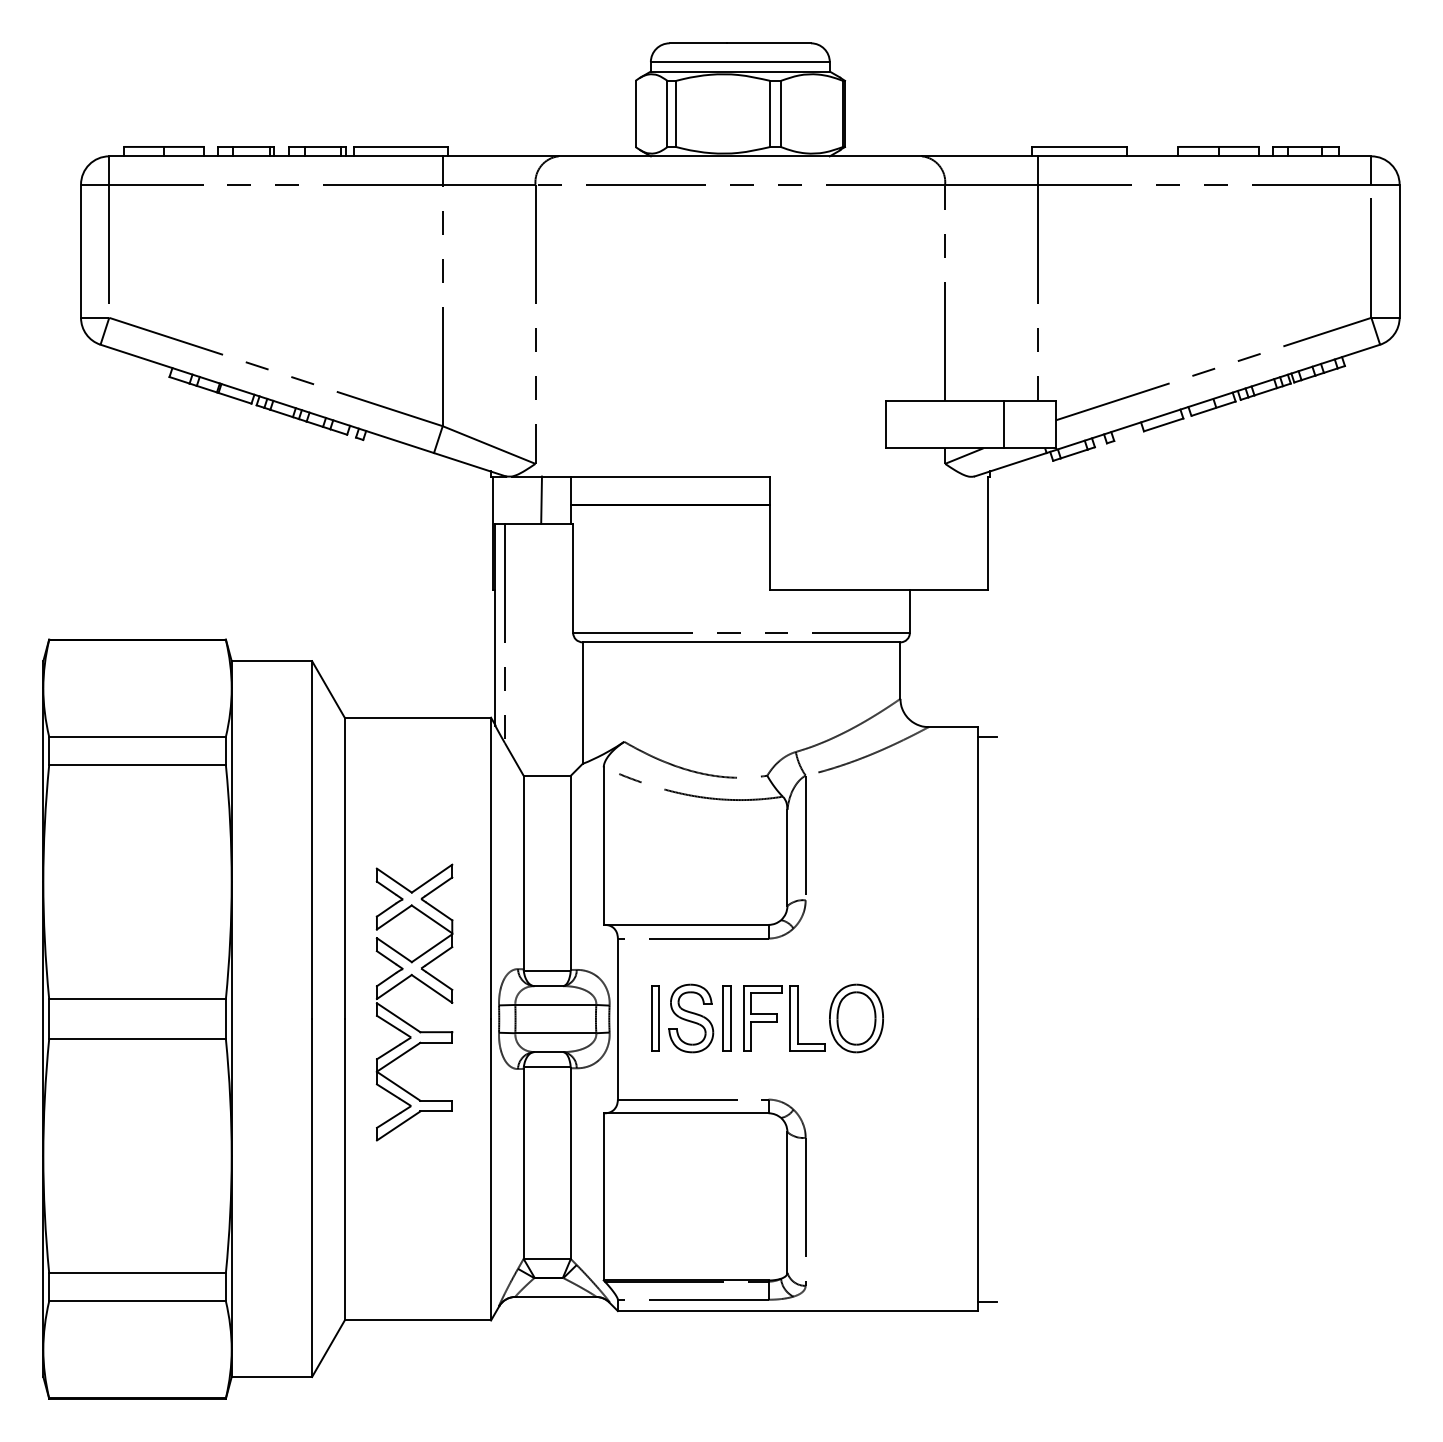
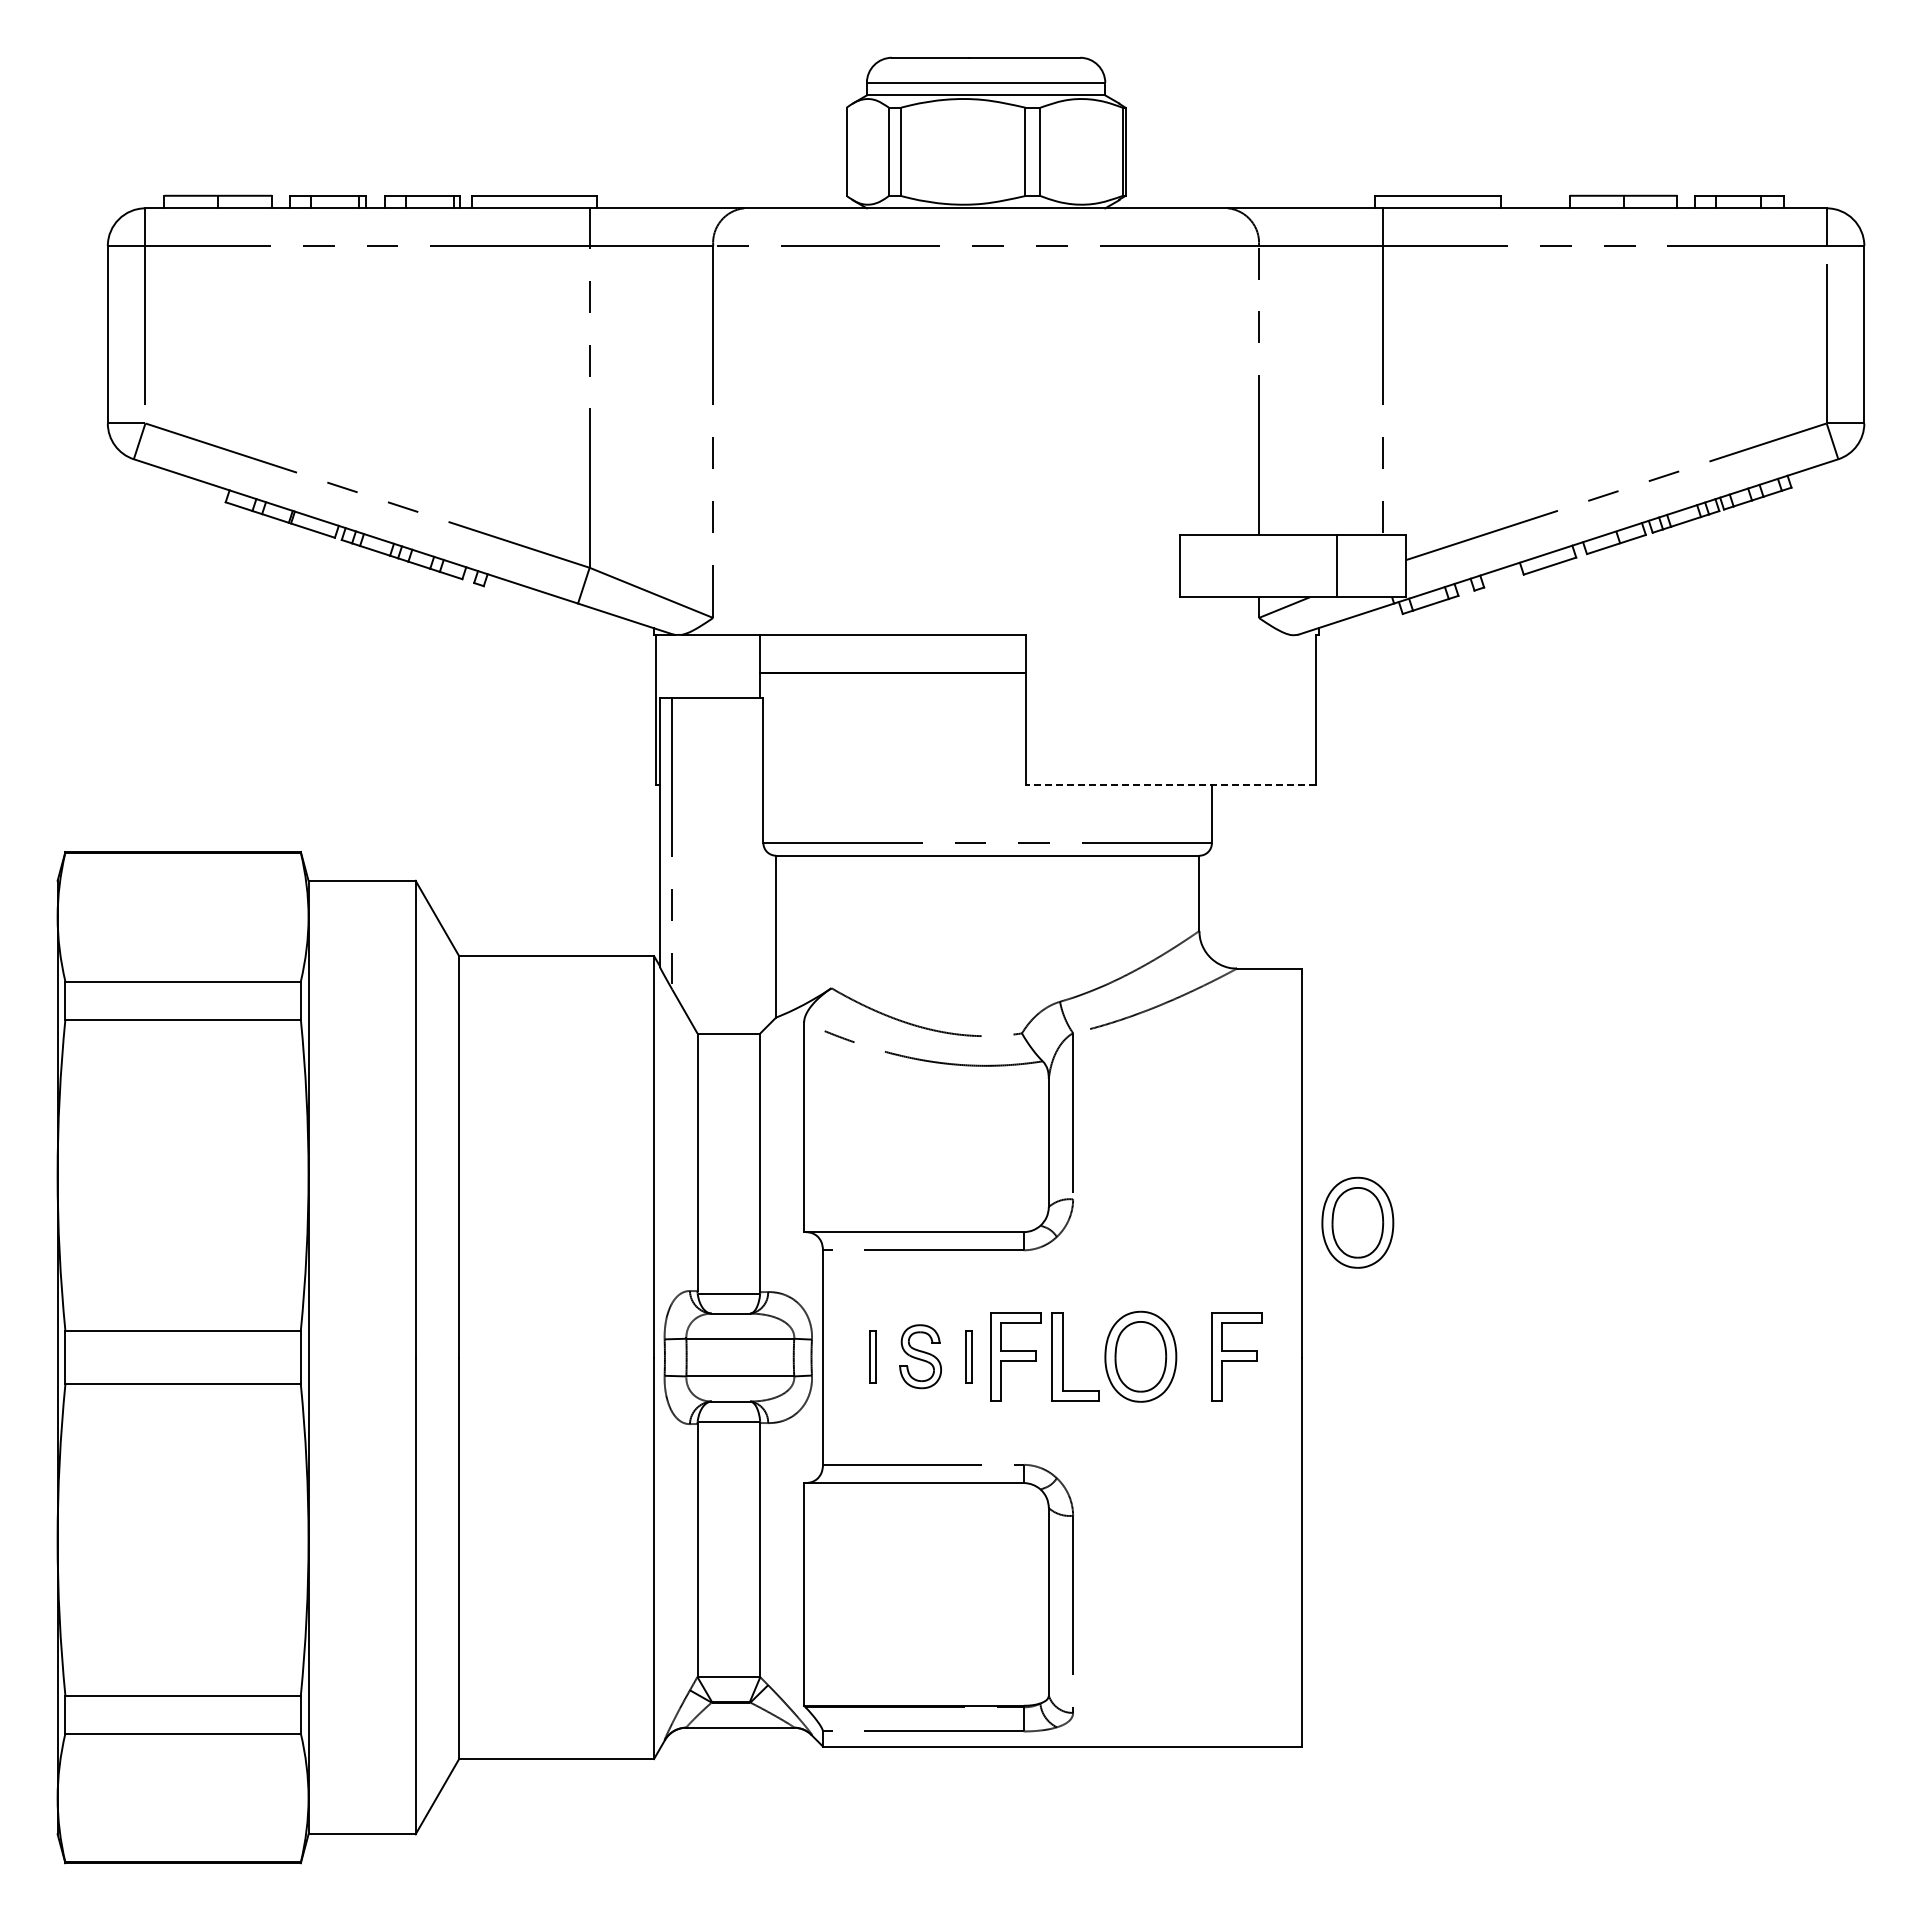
line: (540, 499) -> (720, 665), removed
line: (878, 589) -> (1170, 785), solid -> dashed
line: (986, 736) -> (1314, 981), removed
part: (1019, 917) -> (1357, 1222), added
part: (426, 985) -> (567, 1313), removed
part: (655, 1018) -> (872, 1356), size x0.6
part: (691, 1018) -> (920, 1356), size x0.7
part: (727, 1018) -> (968, 1356), size x0.6
part: (928, 1018) -> (1236, 1356), added
line: (986, 1301) -> (1314, 1733), removed

